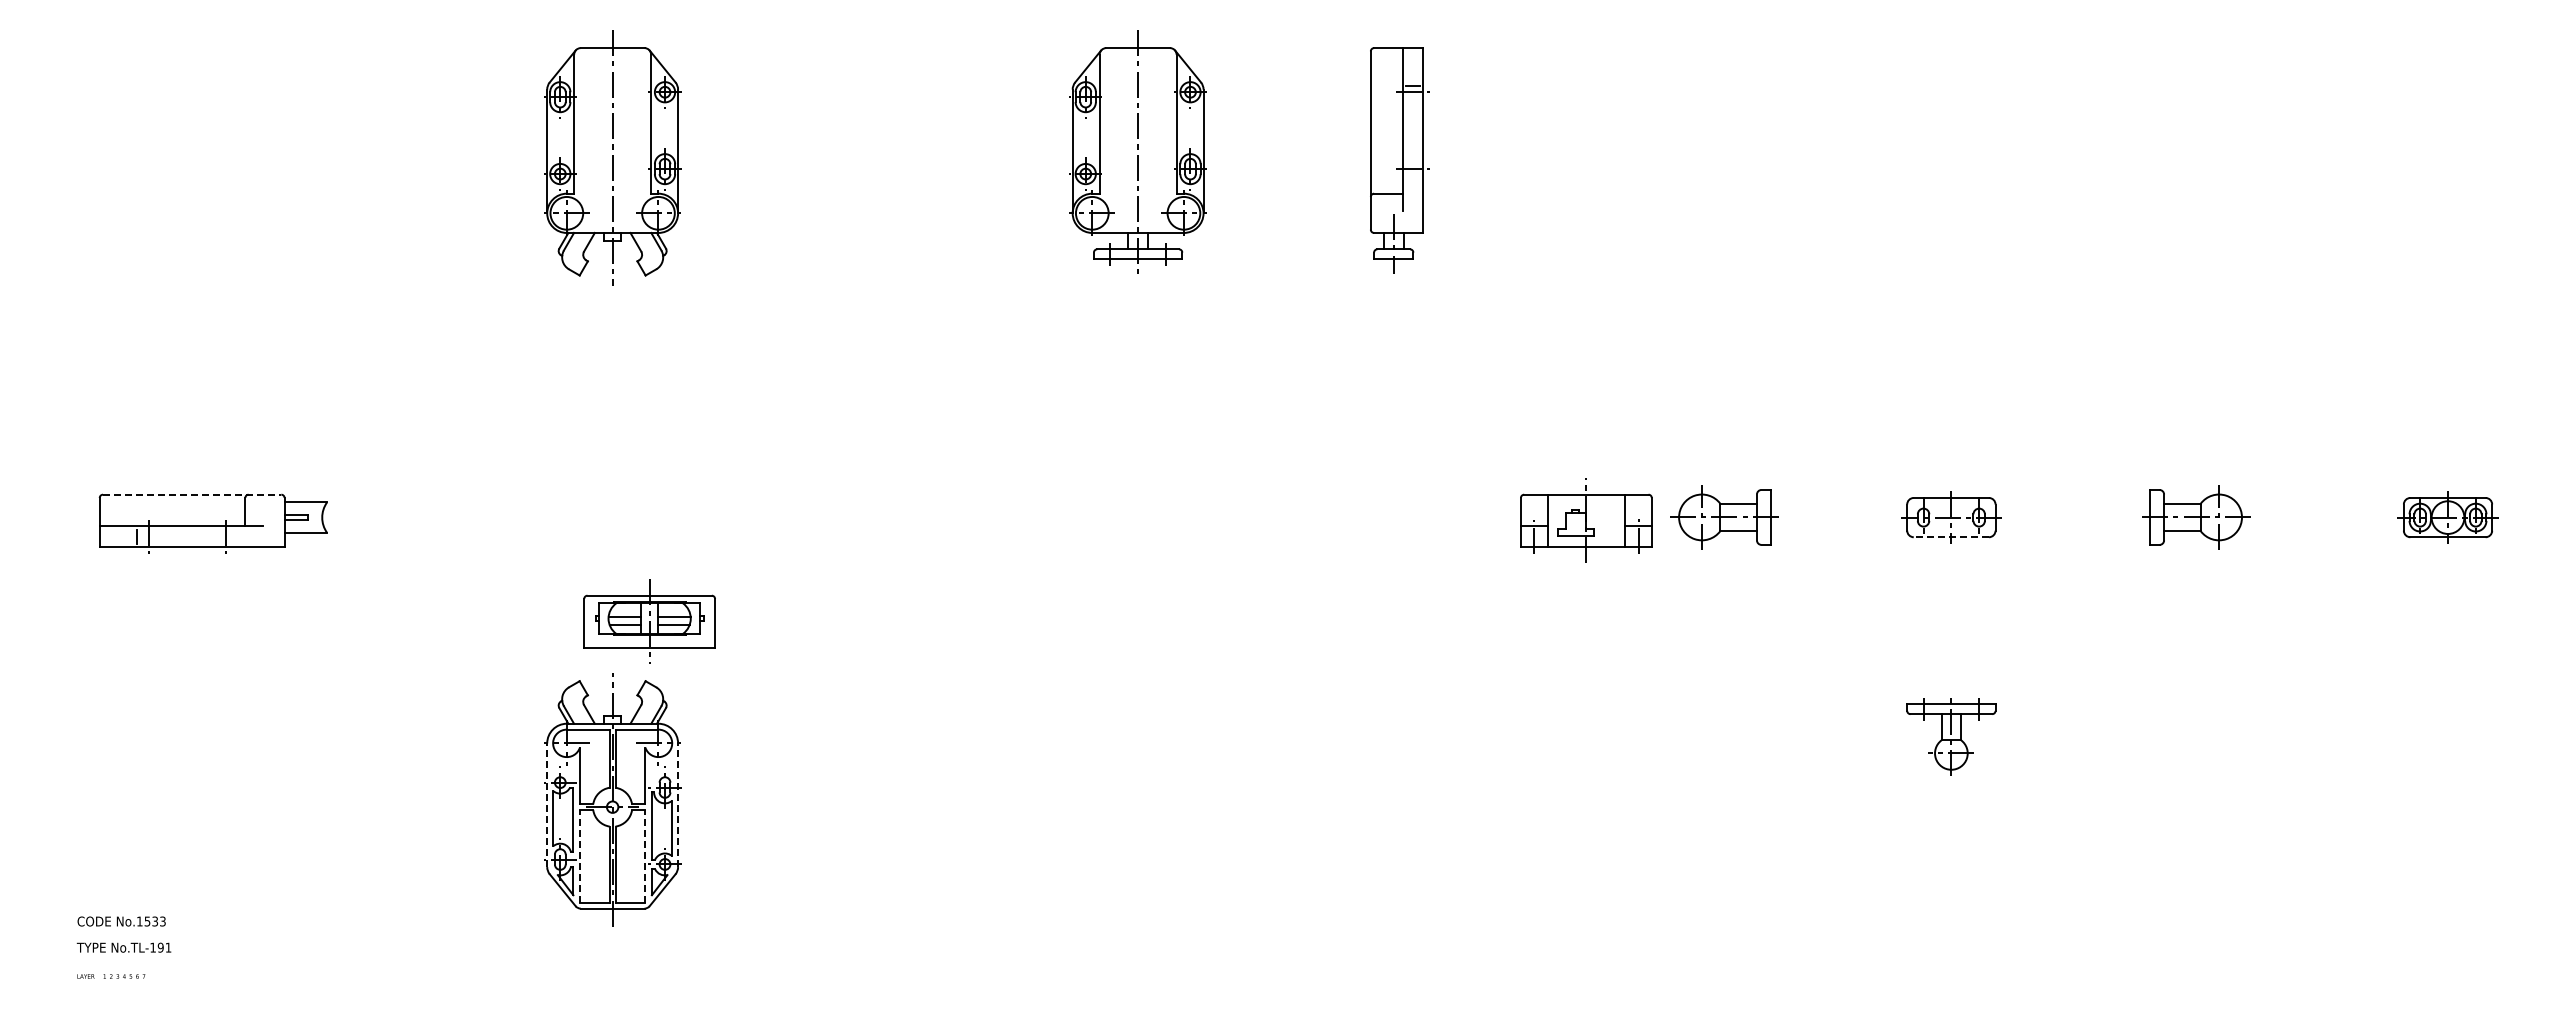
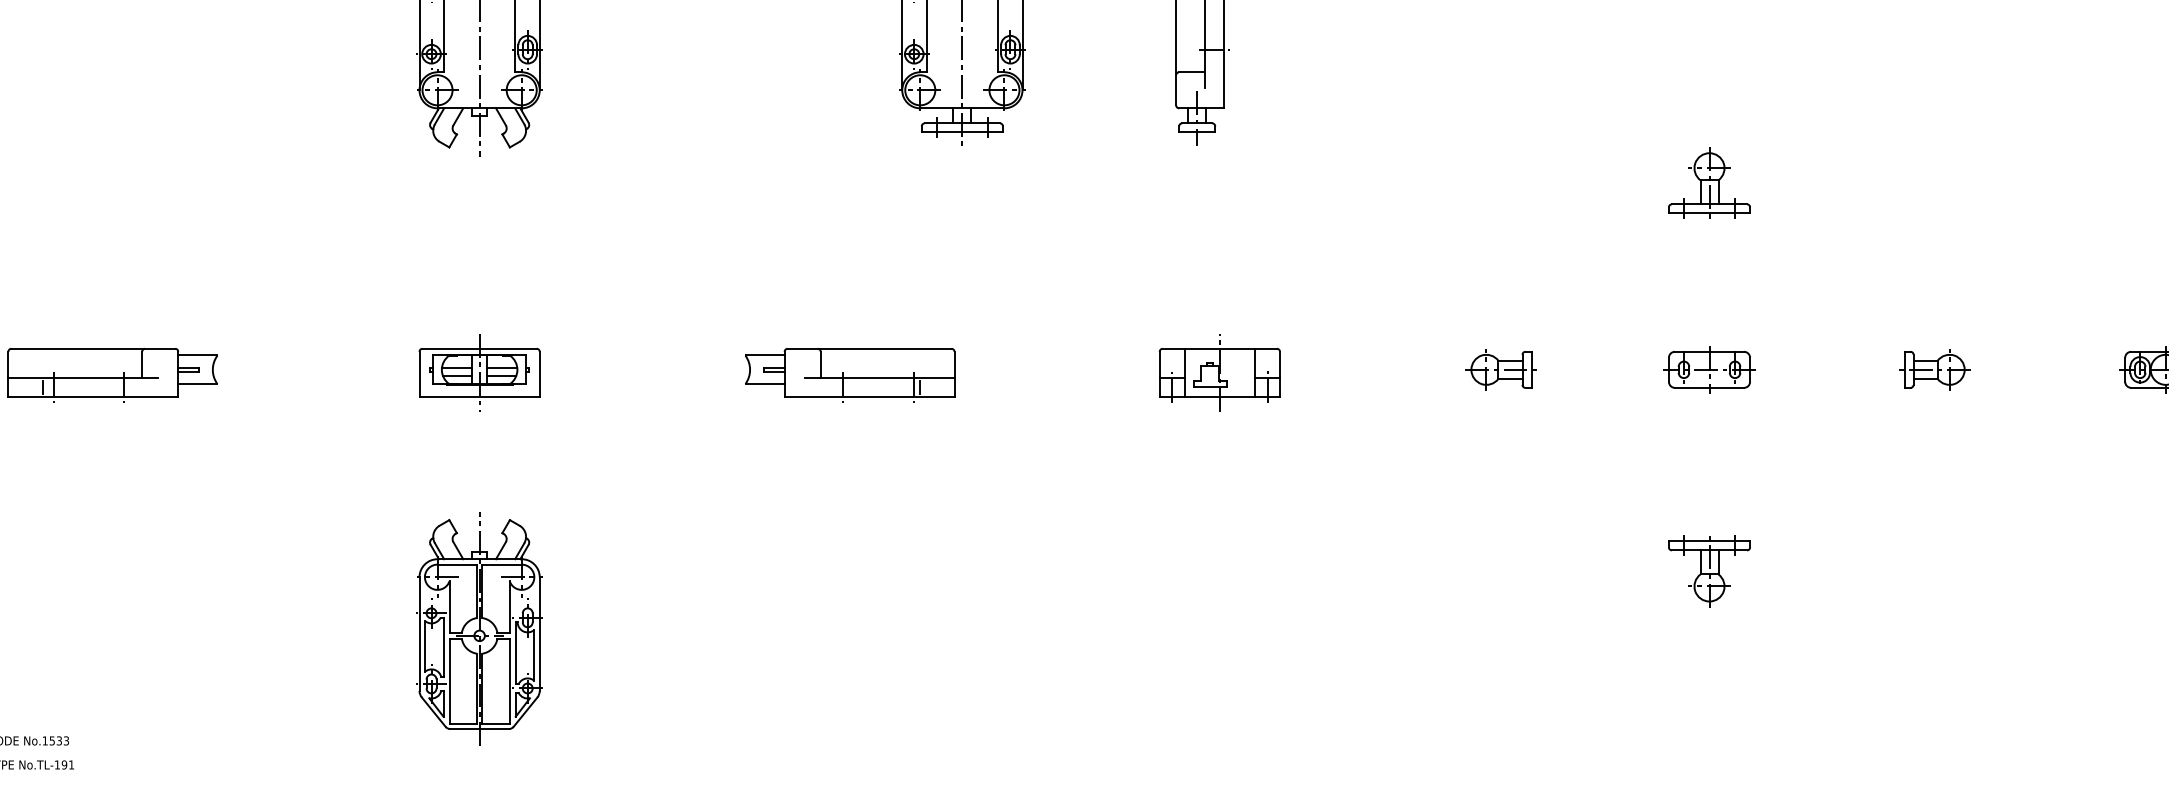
part: (1951, 314) -> (1709, 183), added
line: (192, 494) -> (93, 348), dashed -> solid
part: (1724, 517) -> (1501, 369), size x0.71
part: (2196, 517) -> (1934, 369), size x0.71
part: (1586, 520) -> (1219, 372), moved
part: (1015, 523) -> (849, 375), added
line: (1951, 537) -> (1709, 388), dashed -> solid
part: (649, 621) -> (479, 372), moved
line: (547, 805) -> (419, 634), dashed -> solid
line: (678, 805) -> (540, 634), dashed -> solid
line: (579, 855) -> (449, 680), dashed -> solid
line: (645, 855) -> (509, 680), dashed -> solid

